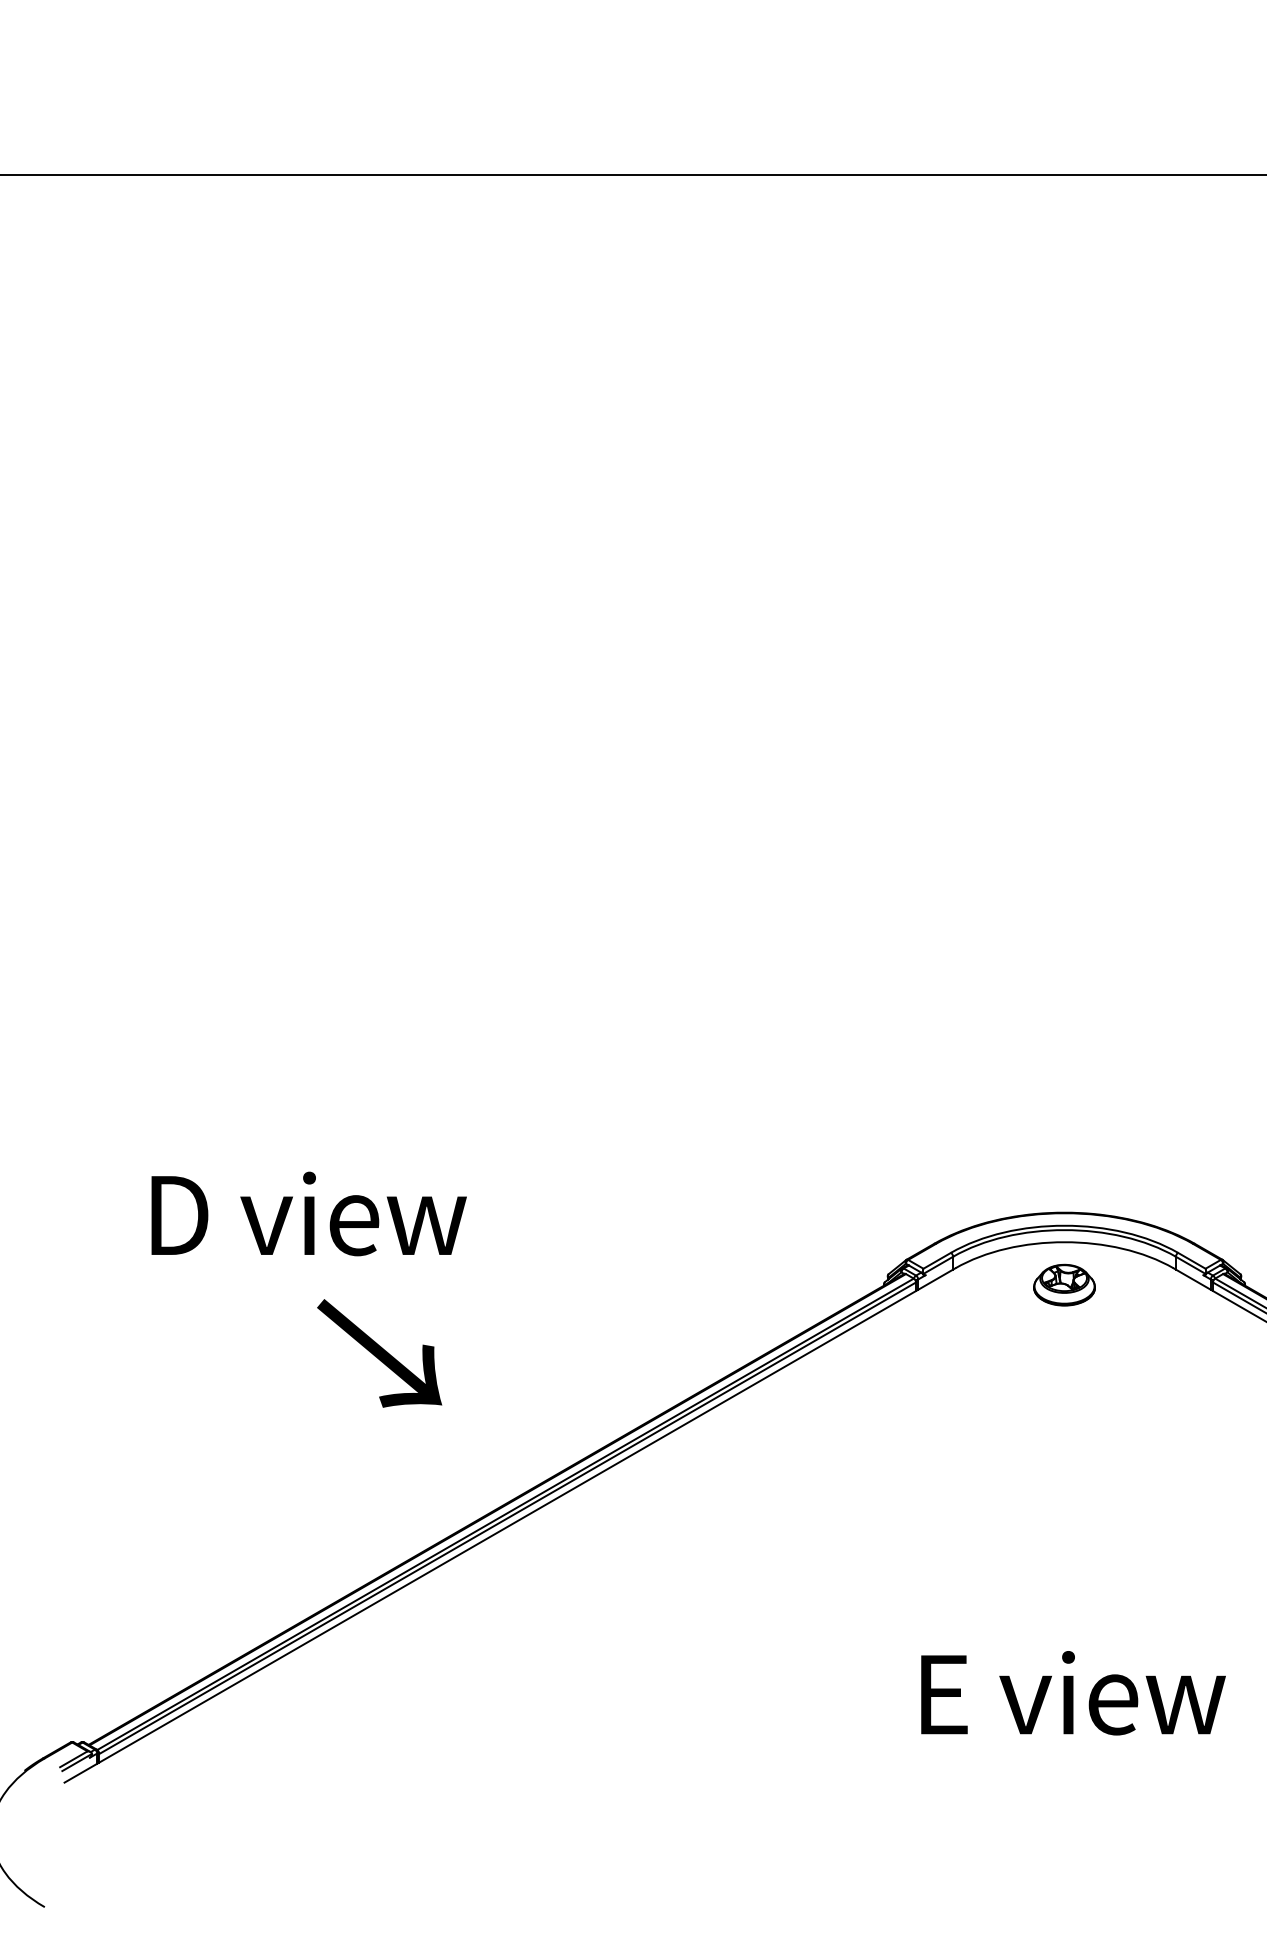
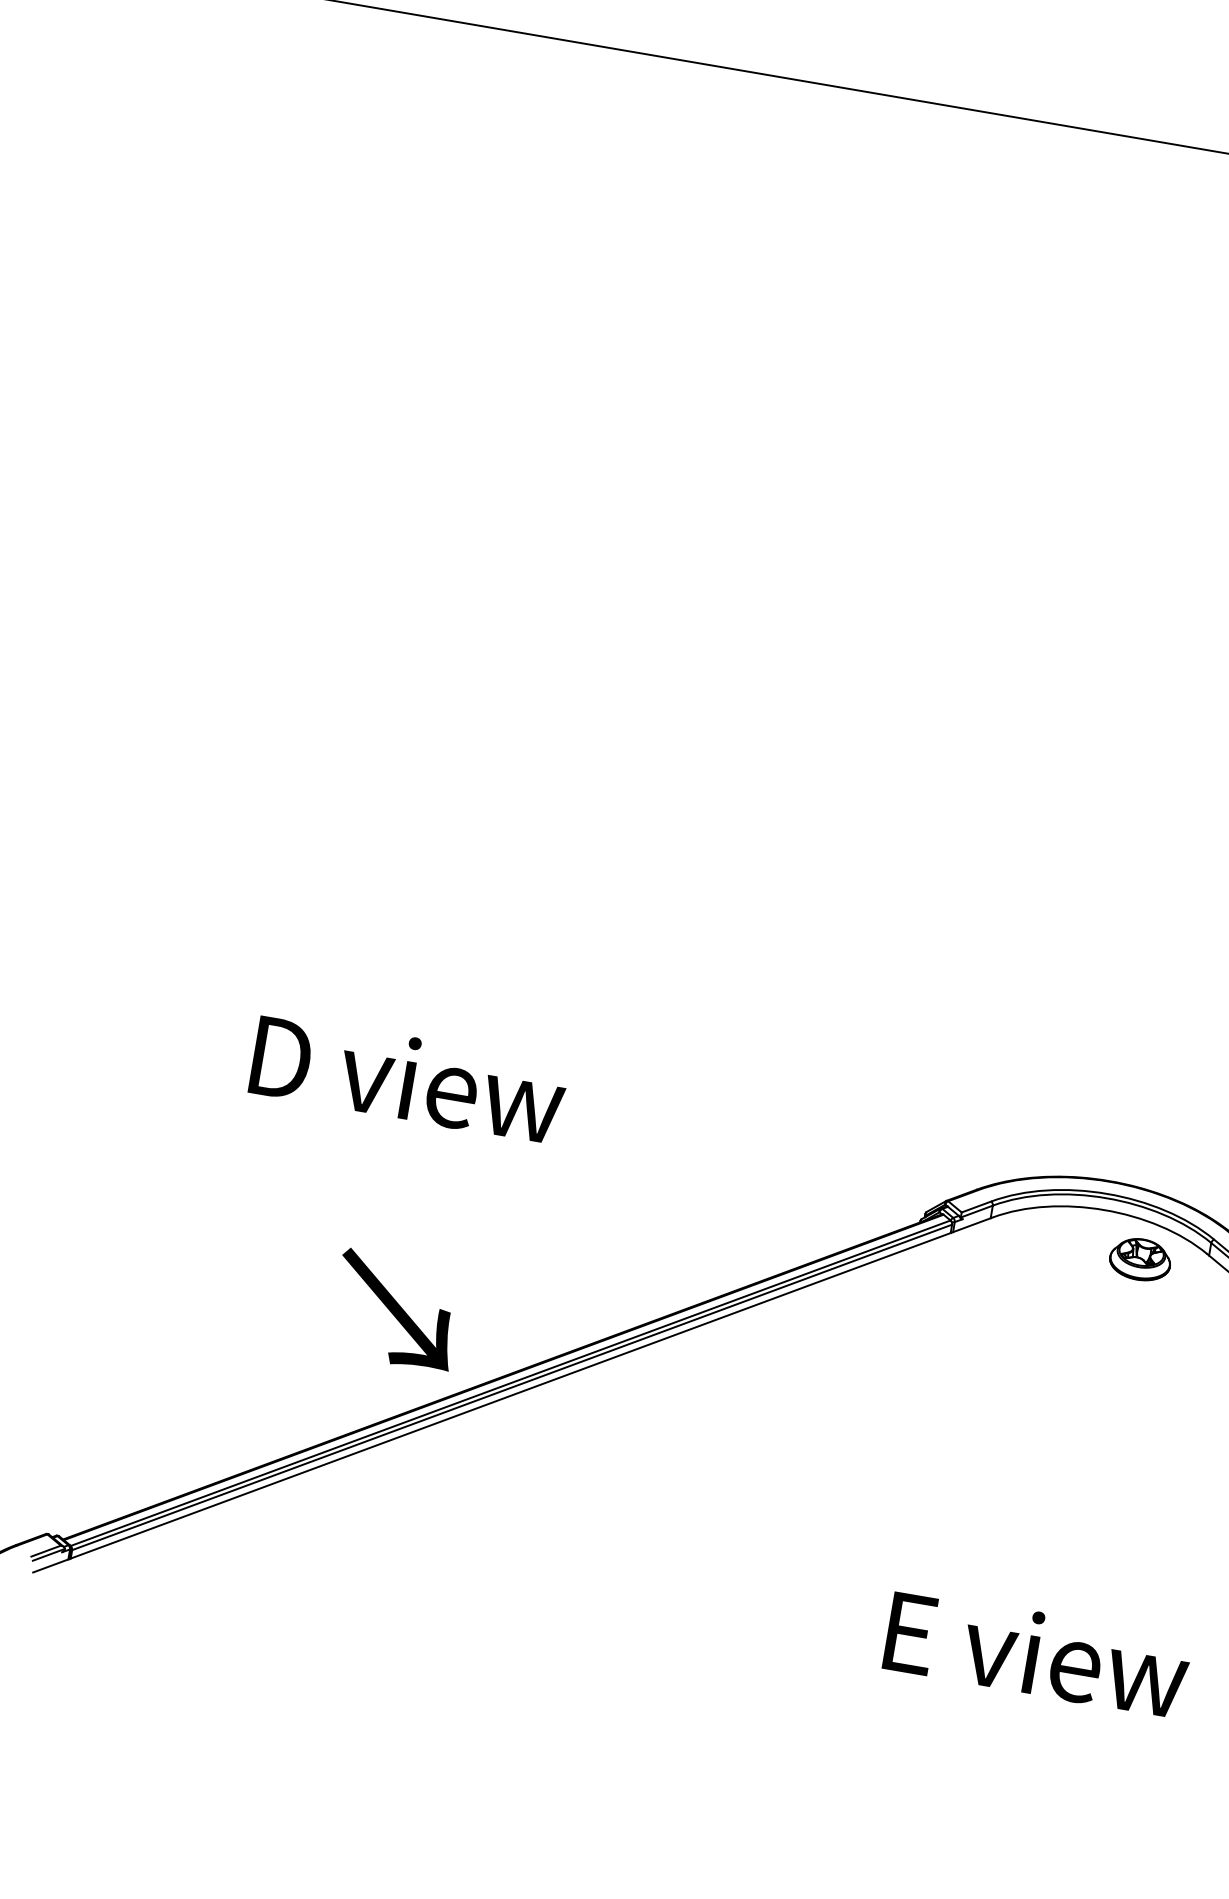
text: (308, 1213) -> (408, 1078), moved
part: (1064, 1284) -> (1140, 1258), moved
text: (379, 1353) -> (395, 1310), moved

